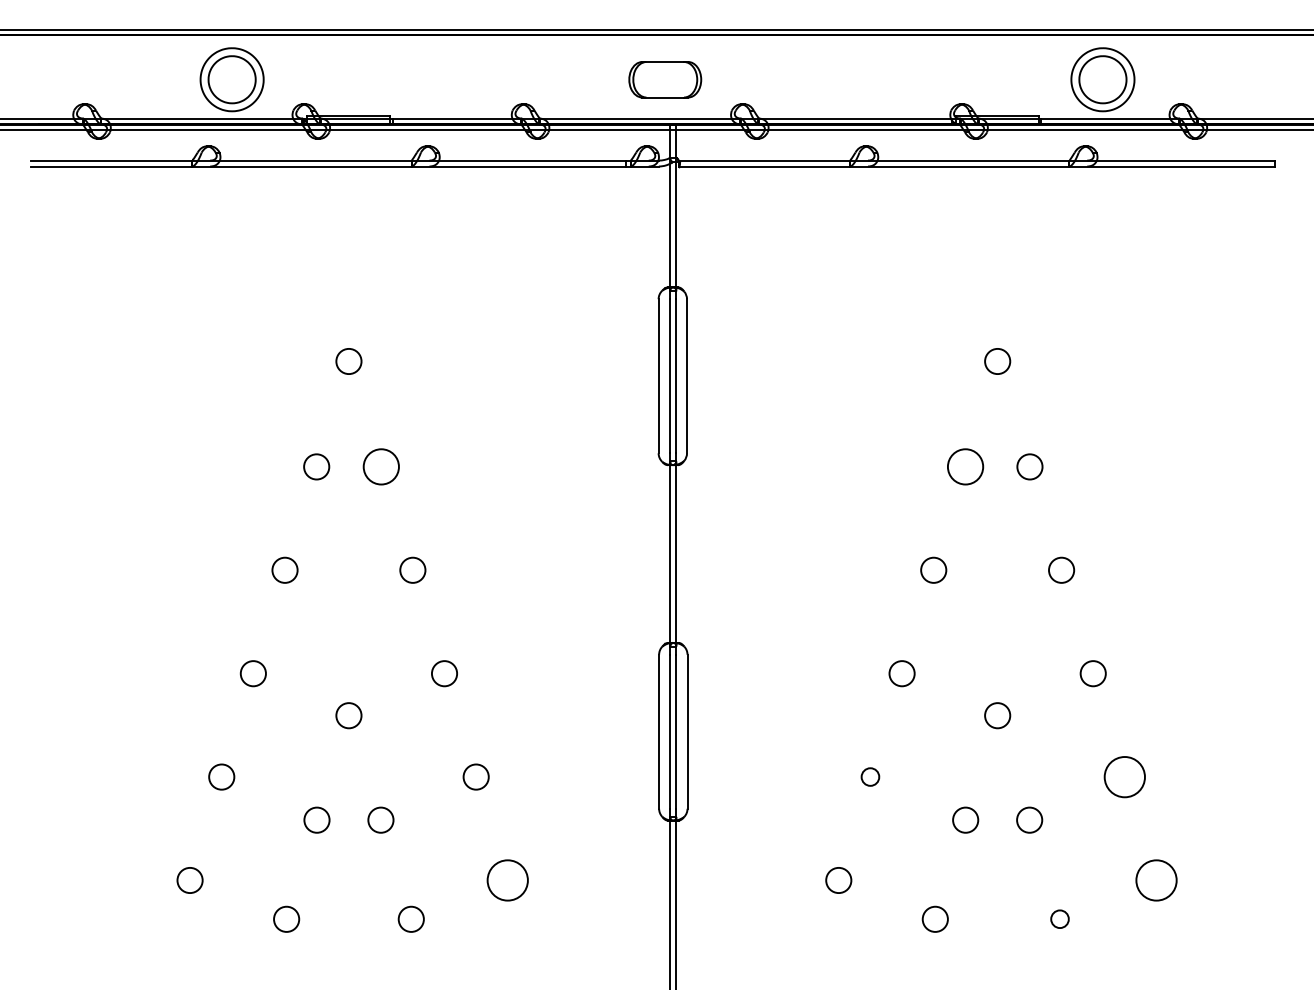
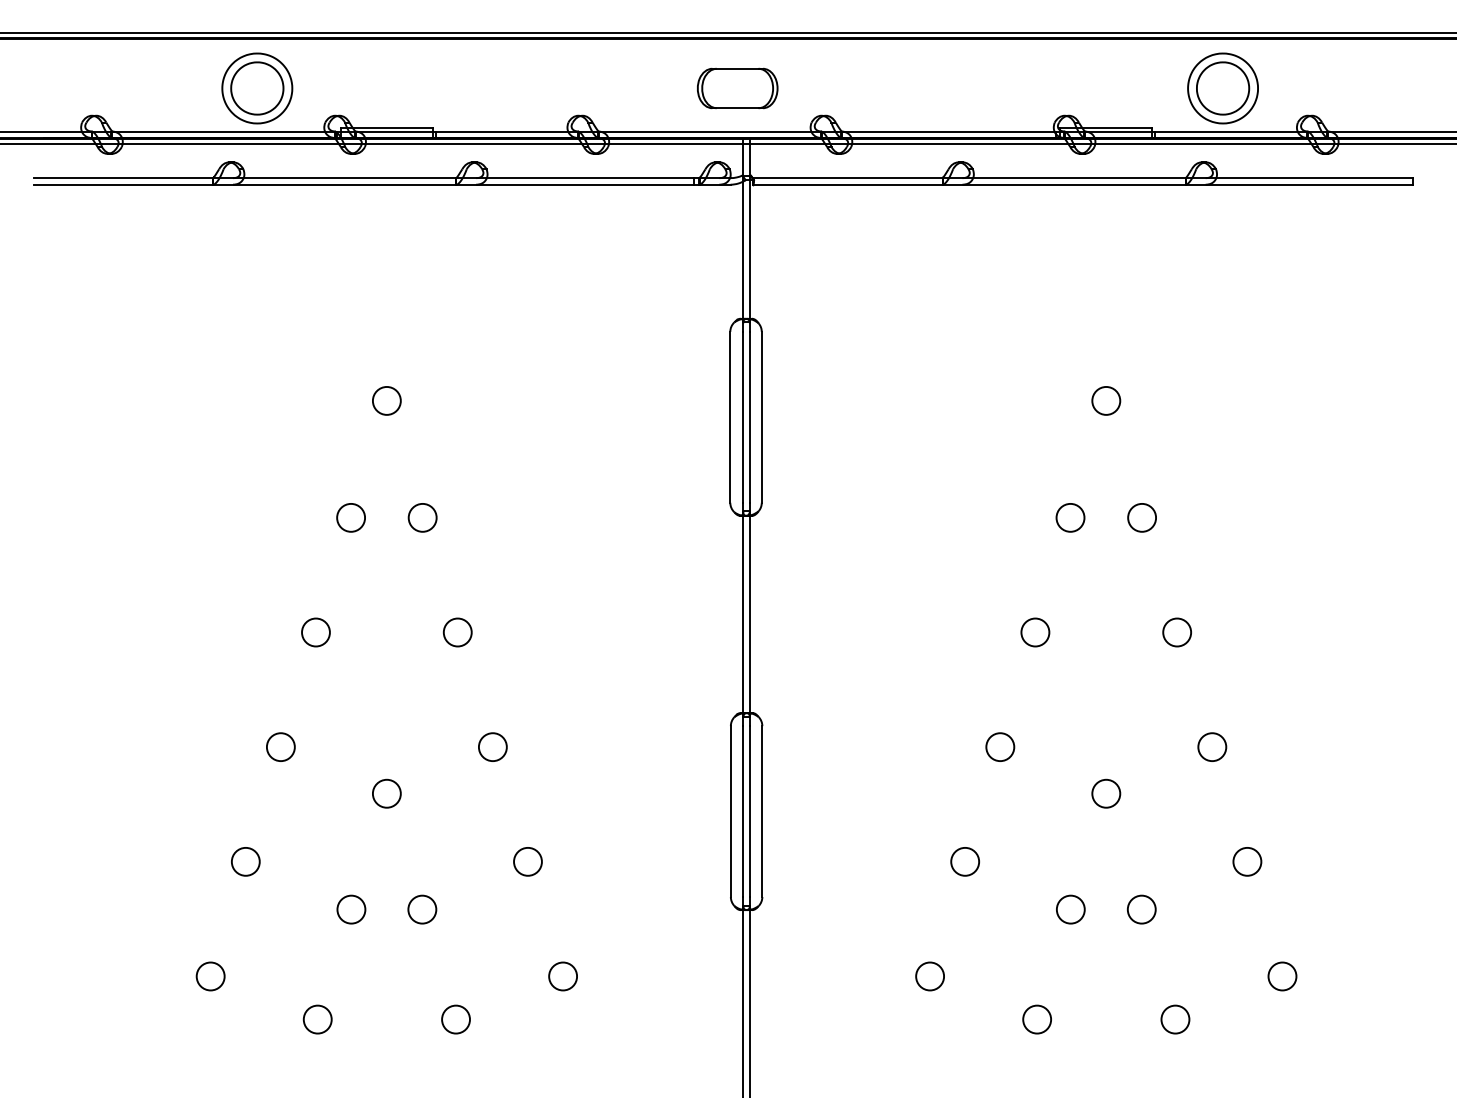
circle: (380, 466) -> (421, 517), size x0.71
circle: (964, 466) -> (1069, 517), size x0.71
circle: (870, 776) -> (965, 861), size x1.43
circle: (1124, 776) -> (1246, 861), size x0.62
circle: (507, 880) -> (562, 976), size x0.62
circle: (1156, 880) -> (1282, 976), size x0.62
circle: (1059, 918) -> (1174, 1018), size x1.43

